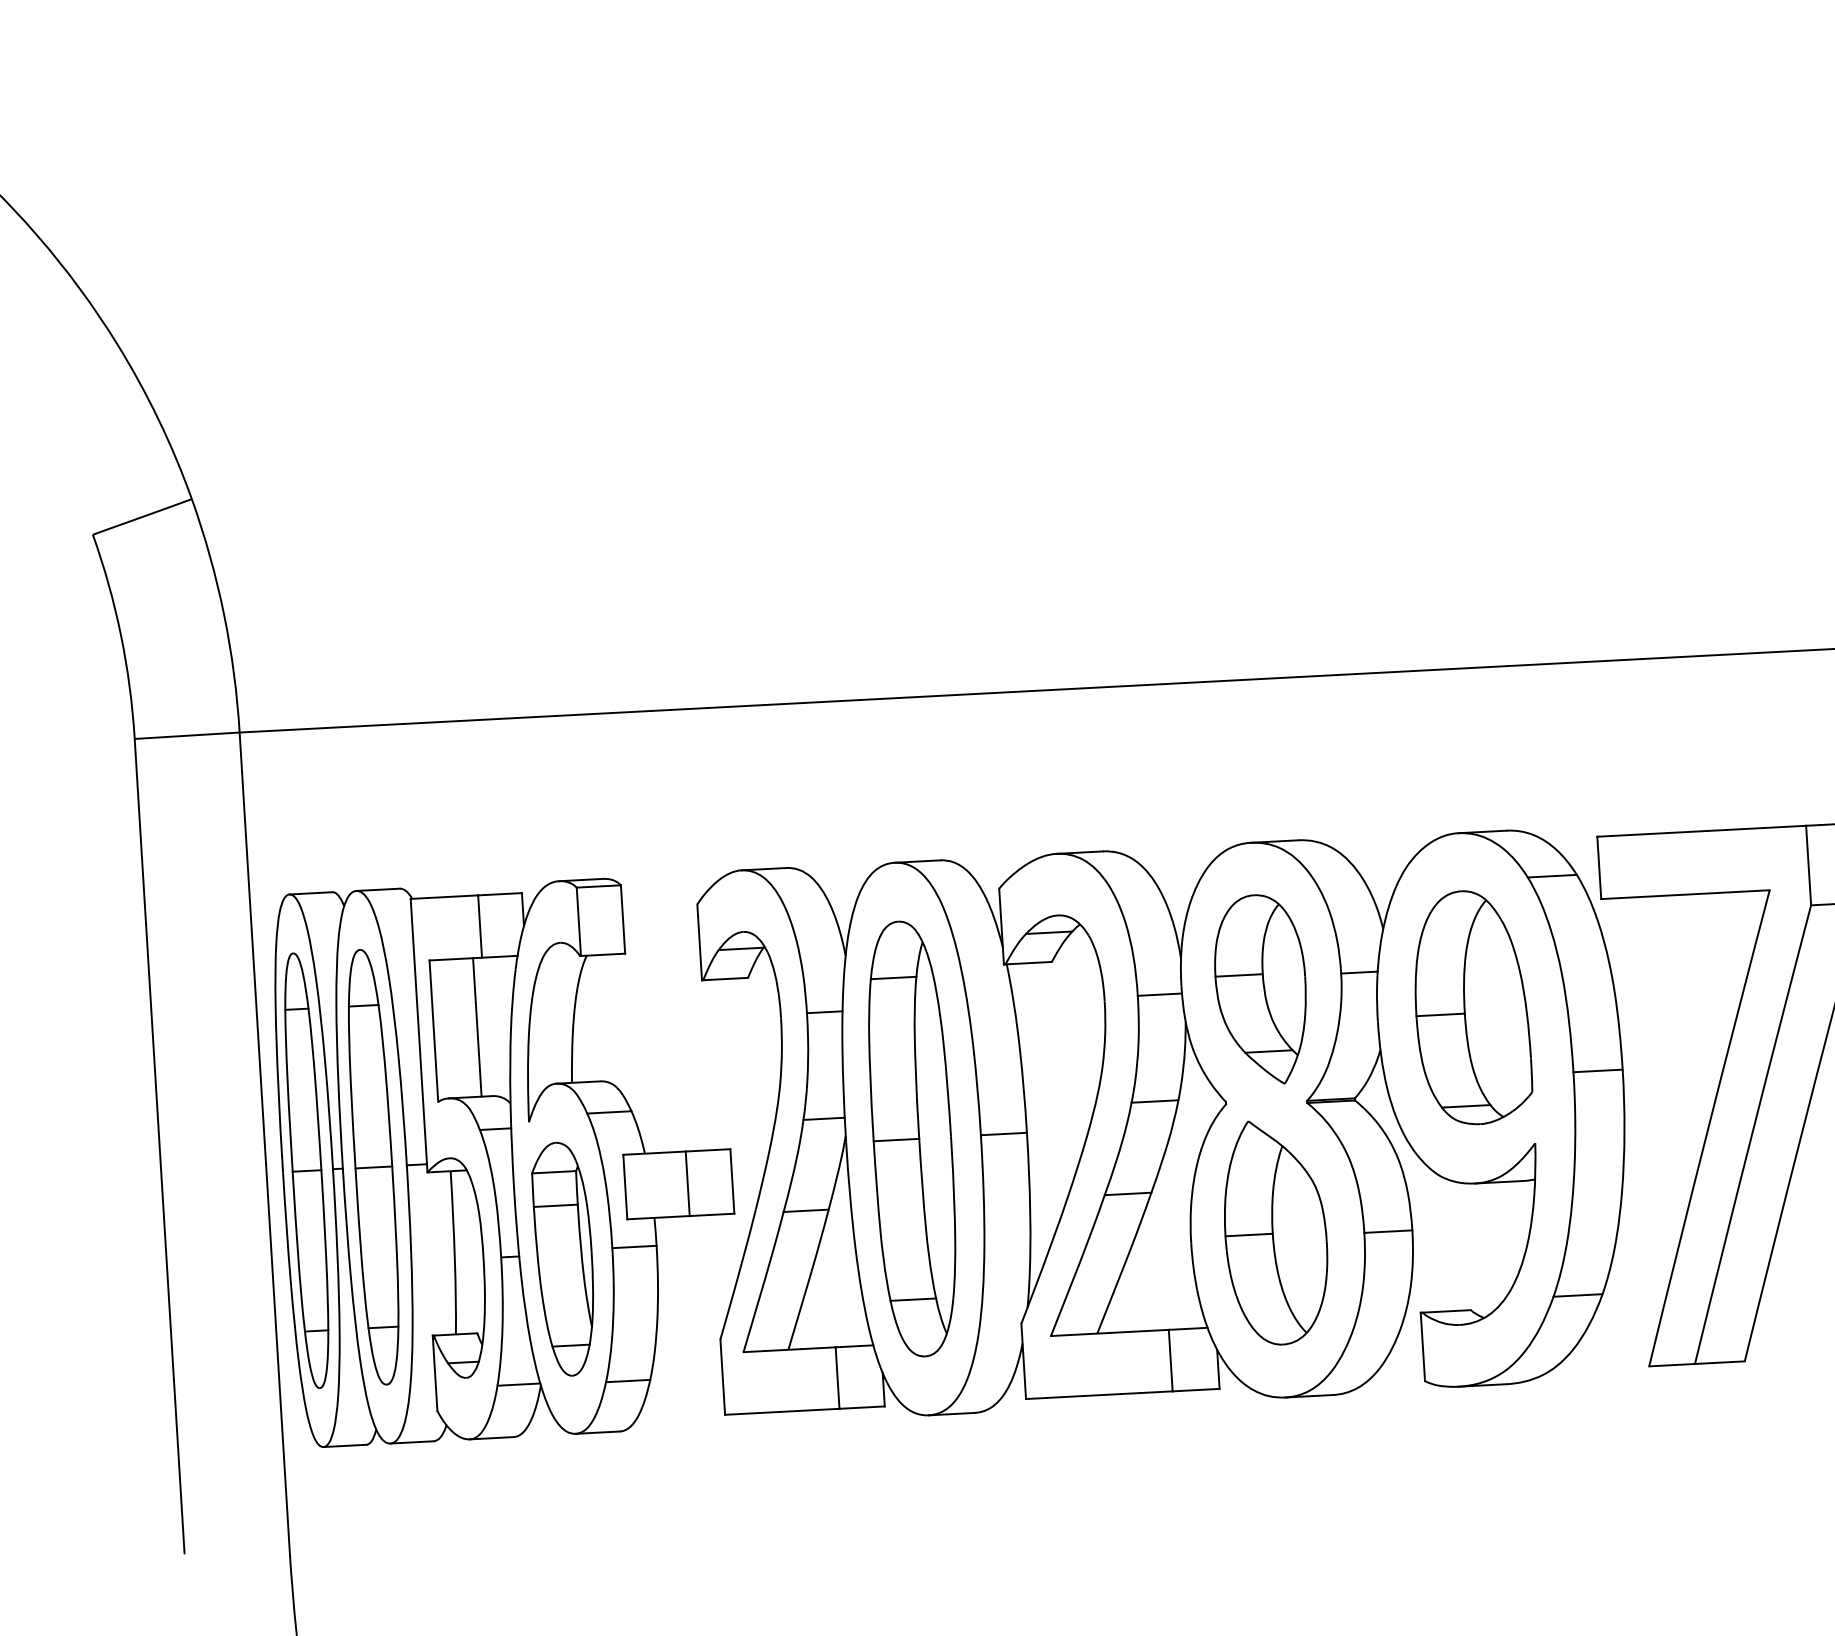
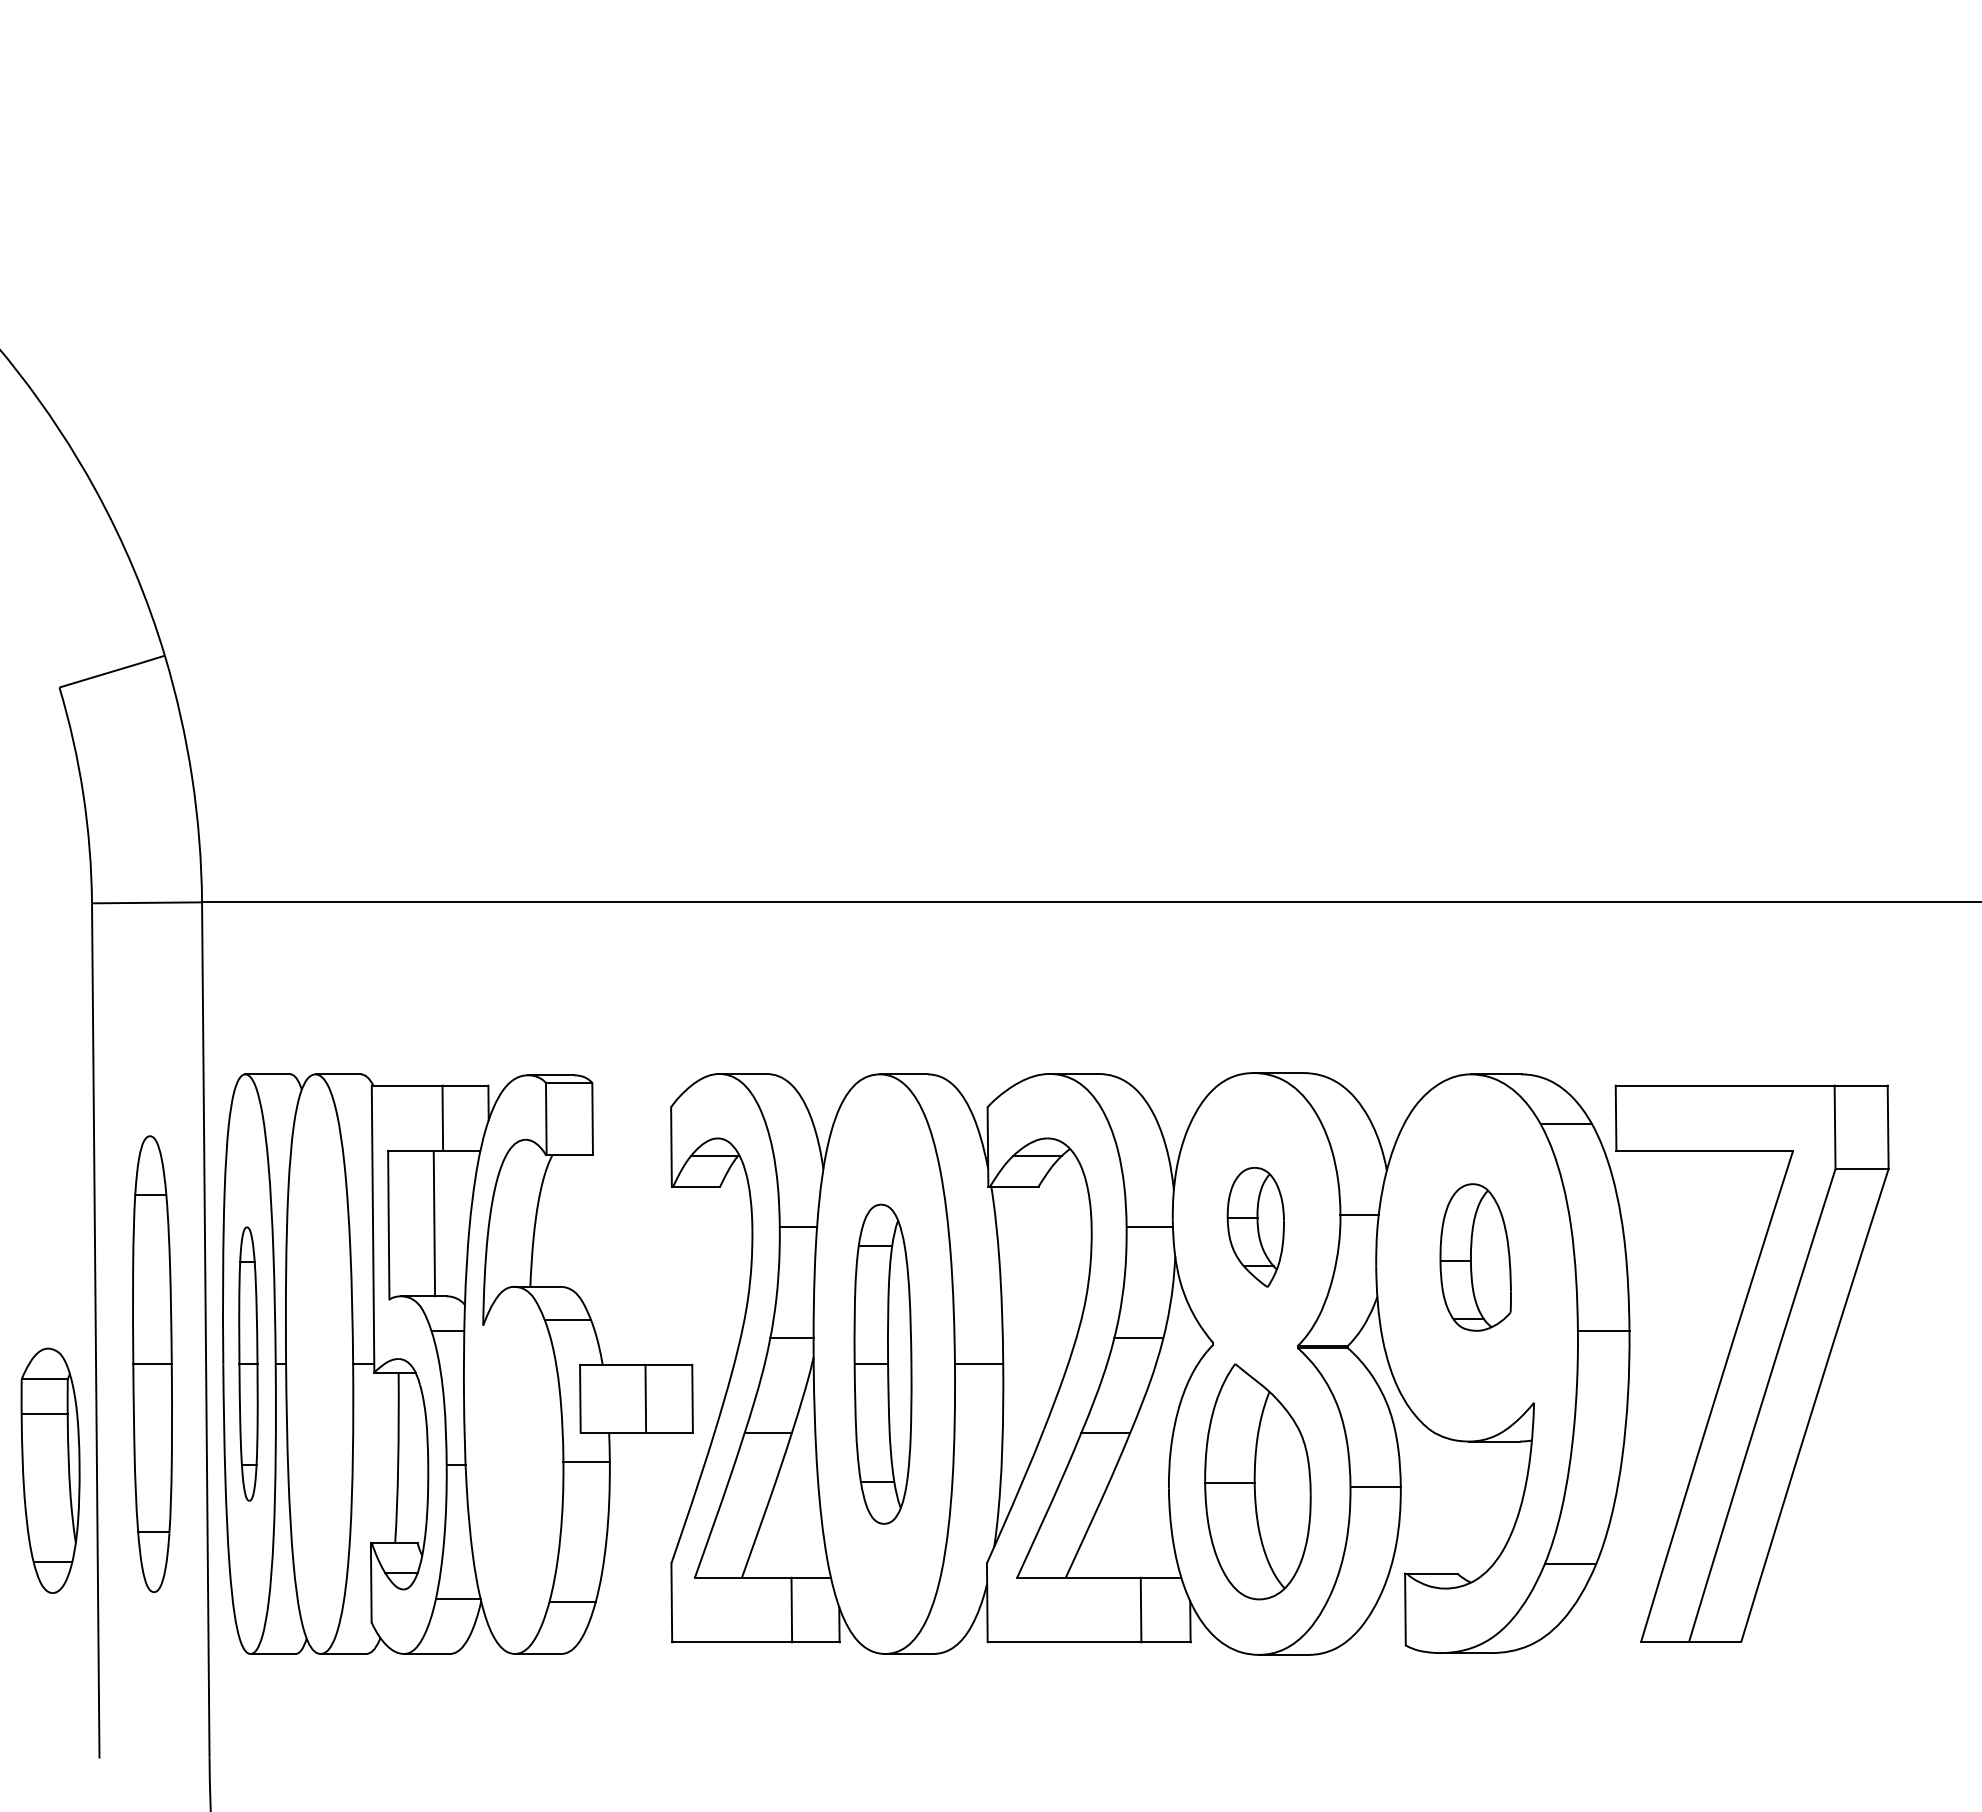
part: (1260, 990) -> (1255, 1227), size x0.6
part: (1472, 1007) -> (1475, 1257), size x0.6
part: (911, 1139) -> (882, 1364), size x0.7
part: (373, 1166) -> (152, 1363), moved
part: (306, 1170) -> (248, 1363), size x0.6
part: (564, 1258) -> (50, 1470), moved

